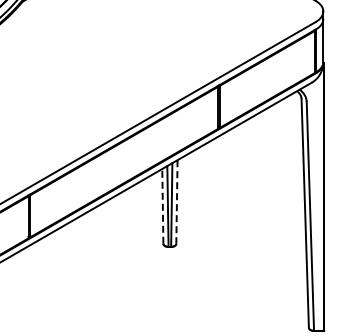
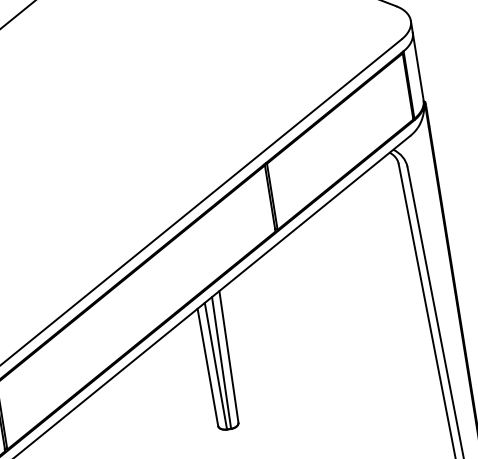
line: (176, 201) -> (228, 356), dashed -> solid
line: (162, 205) -> (207, 366), dashed -> solid

